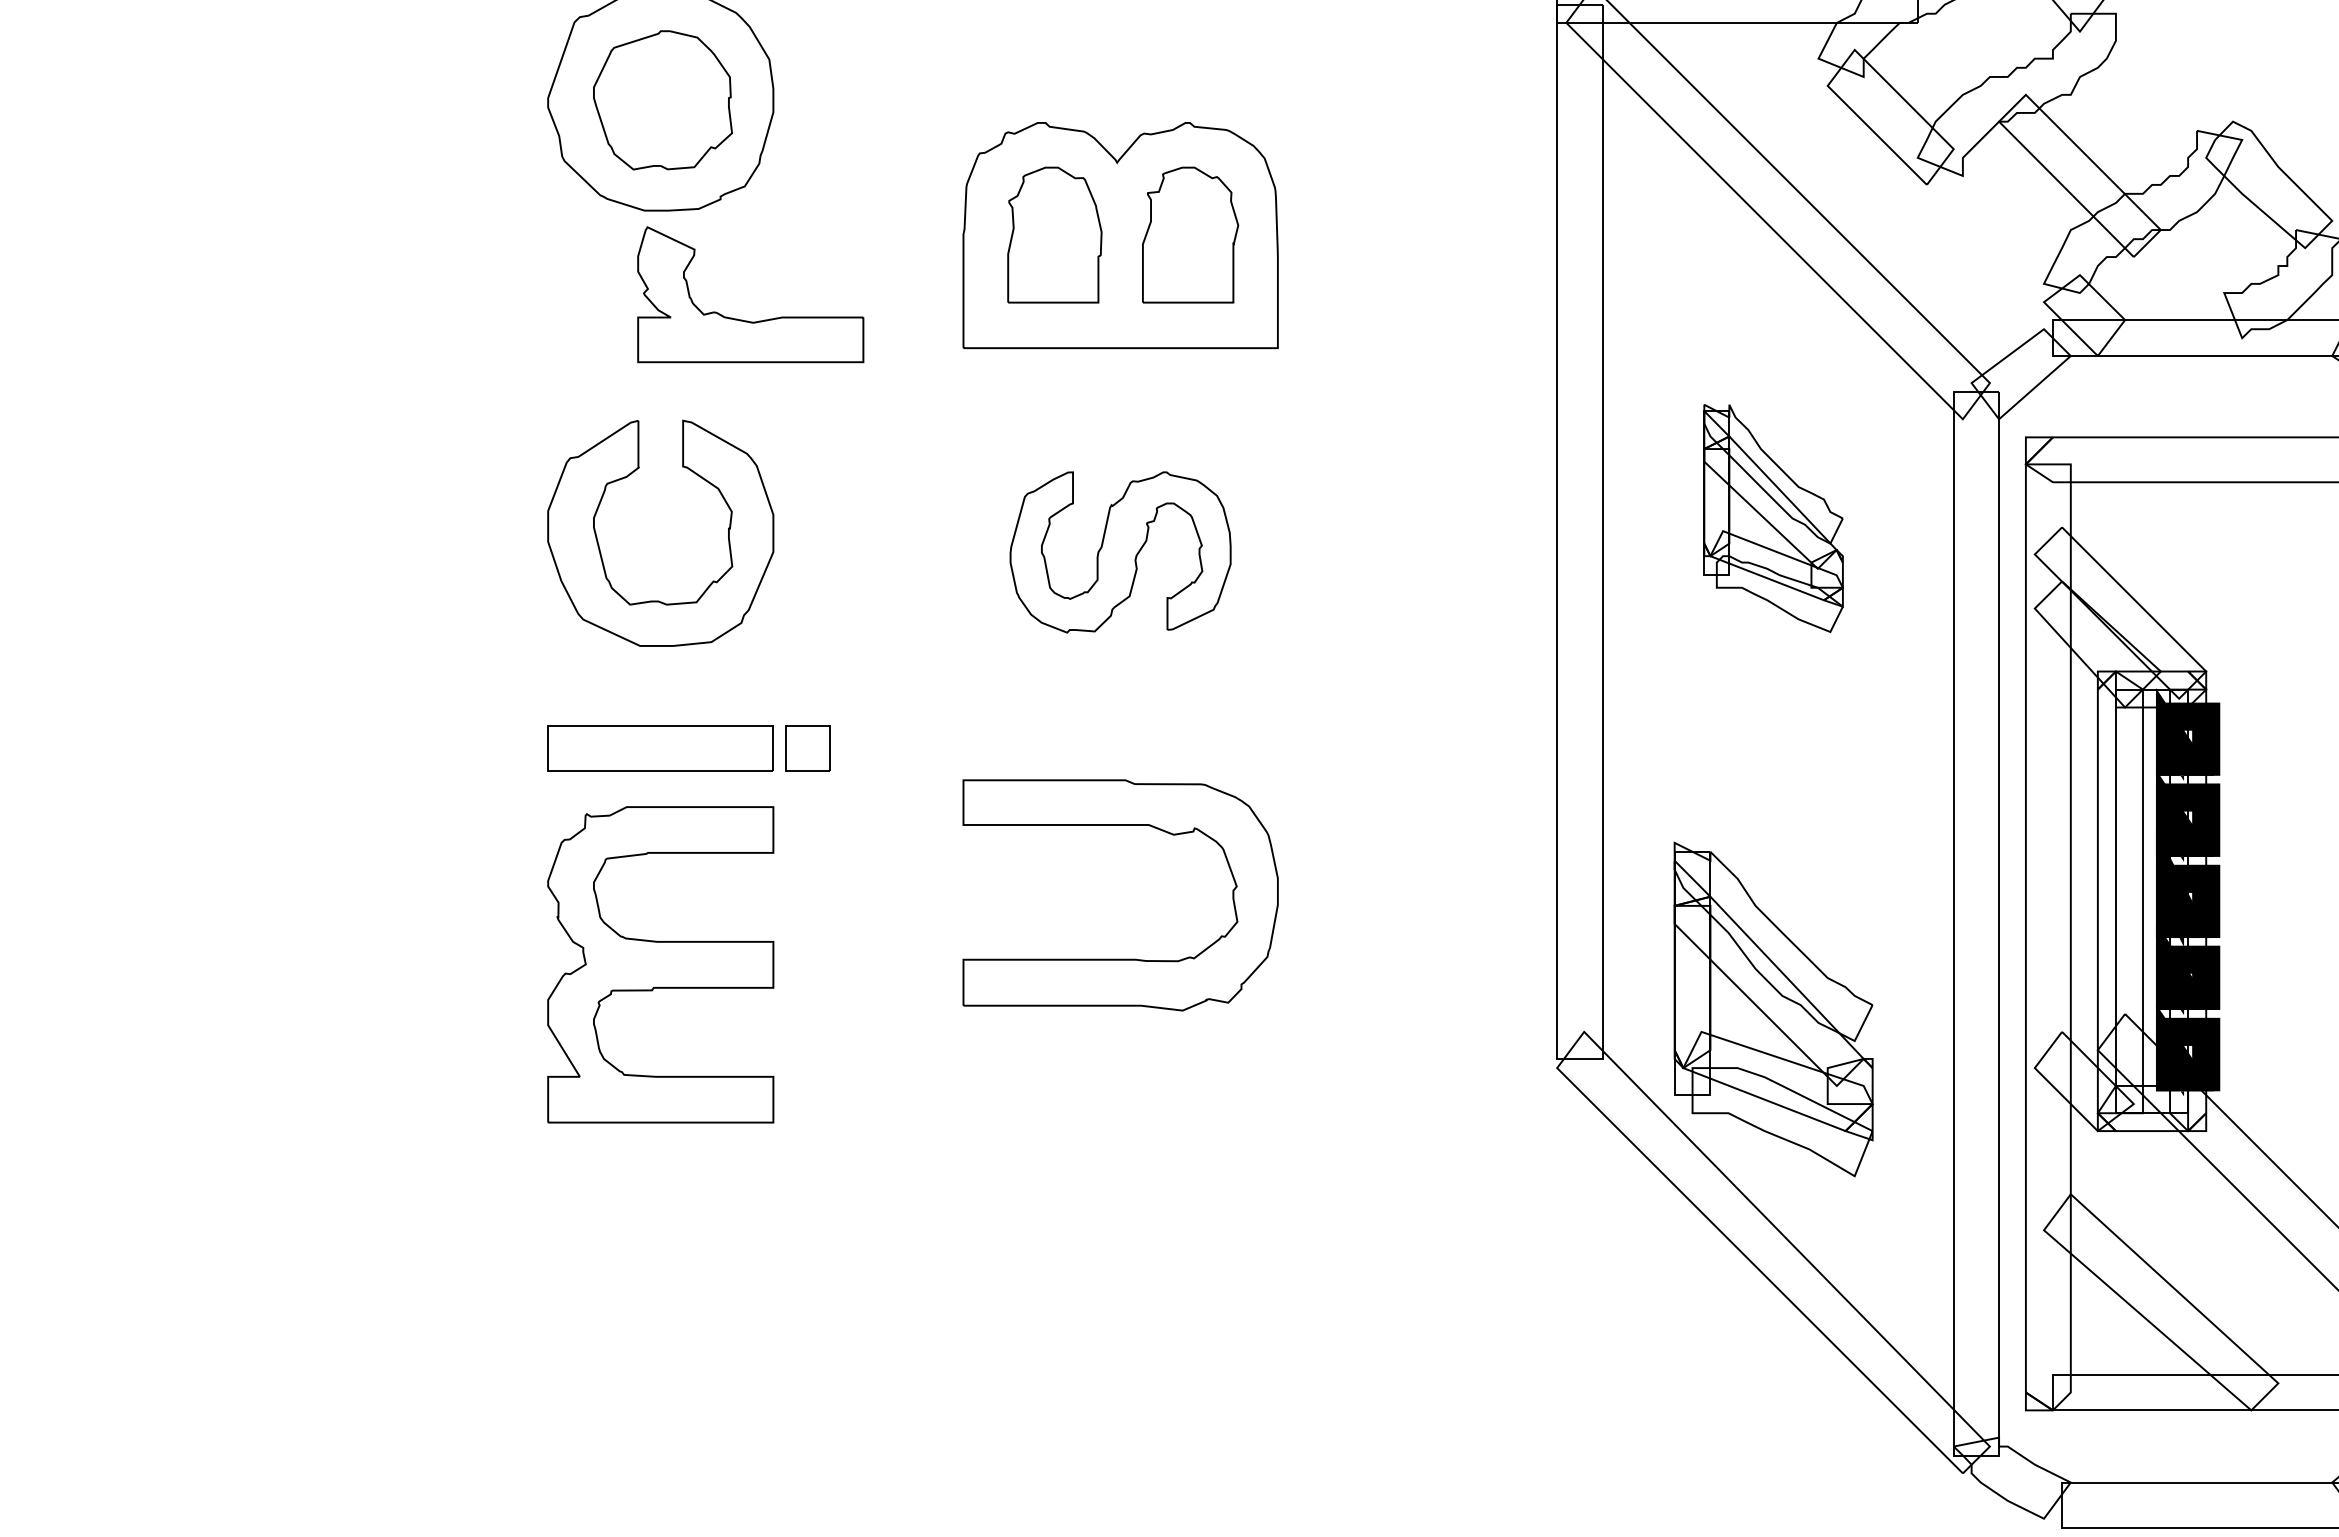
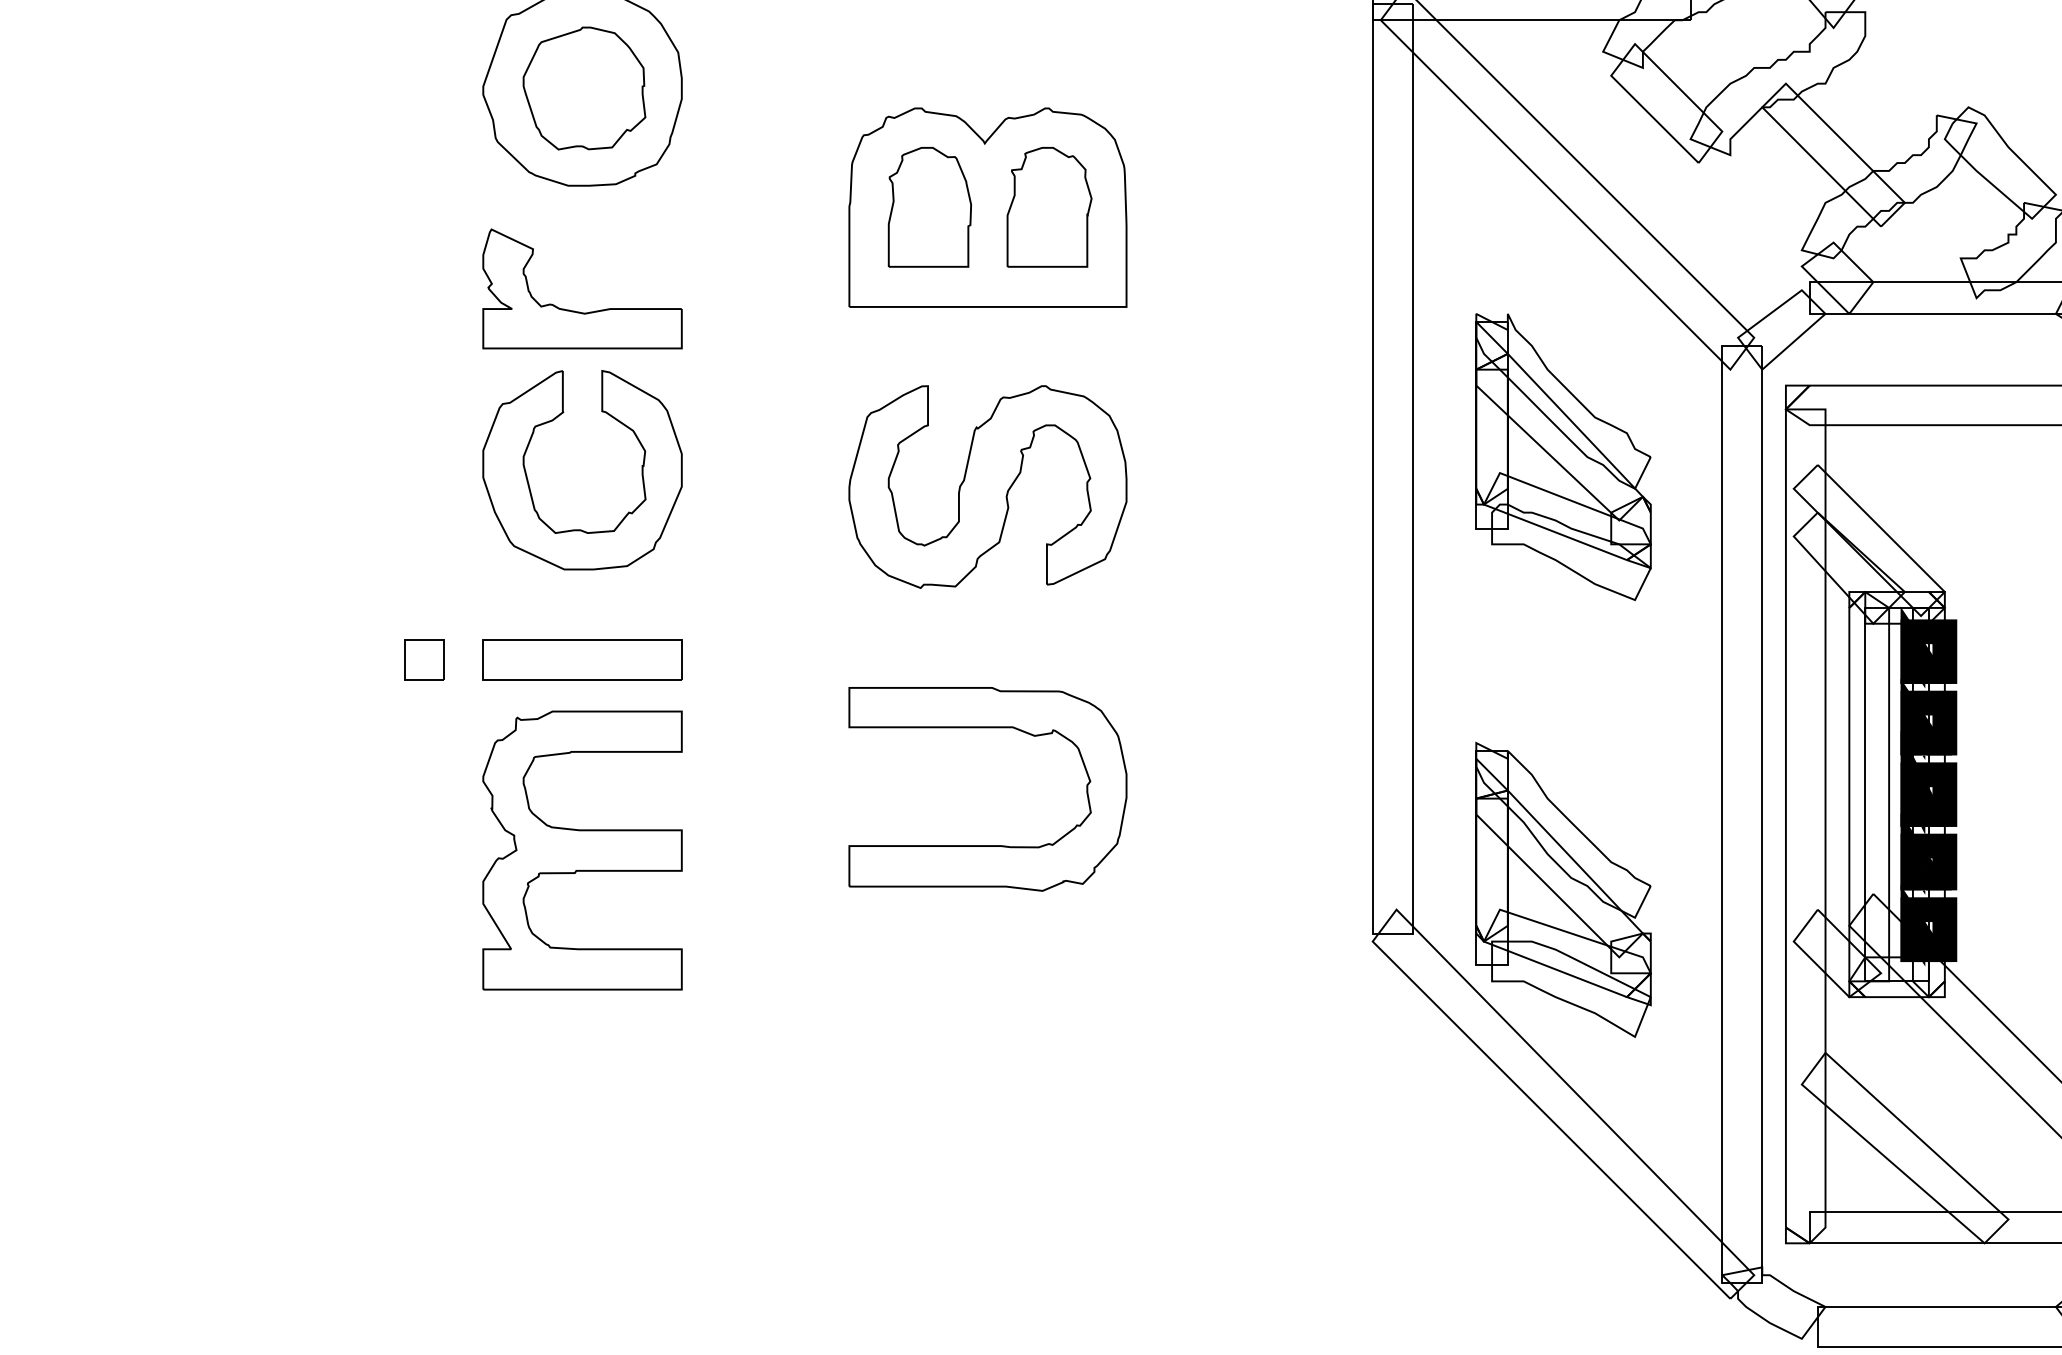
part: (747, 320) -> (579, 311), moved
part: (1773, 518) -> (1563, 457), size x1.43
part: (1120, 552) -> (987, 487), size x1.43
part: (807, 748) -> (423, 659), moved

